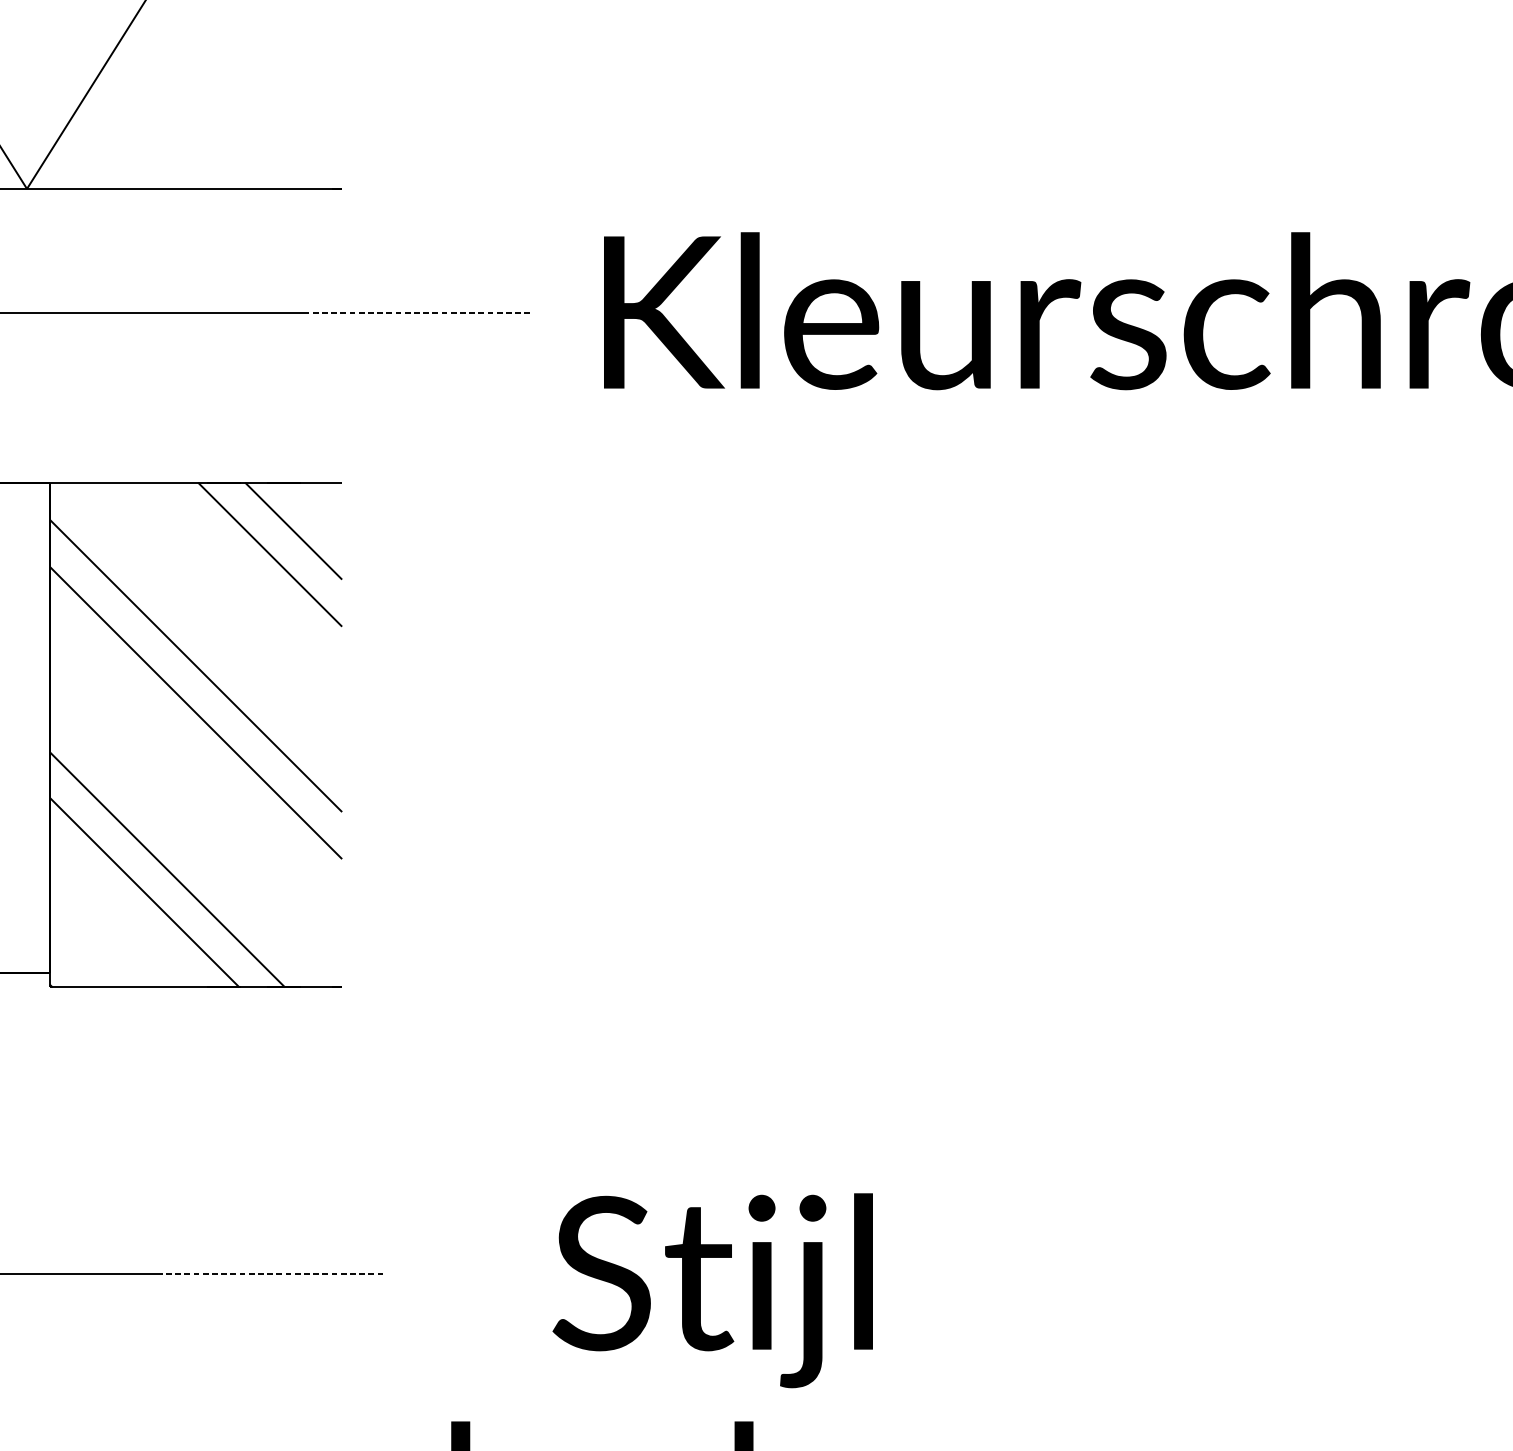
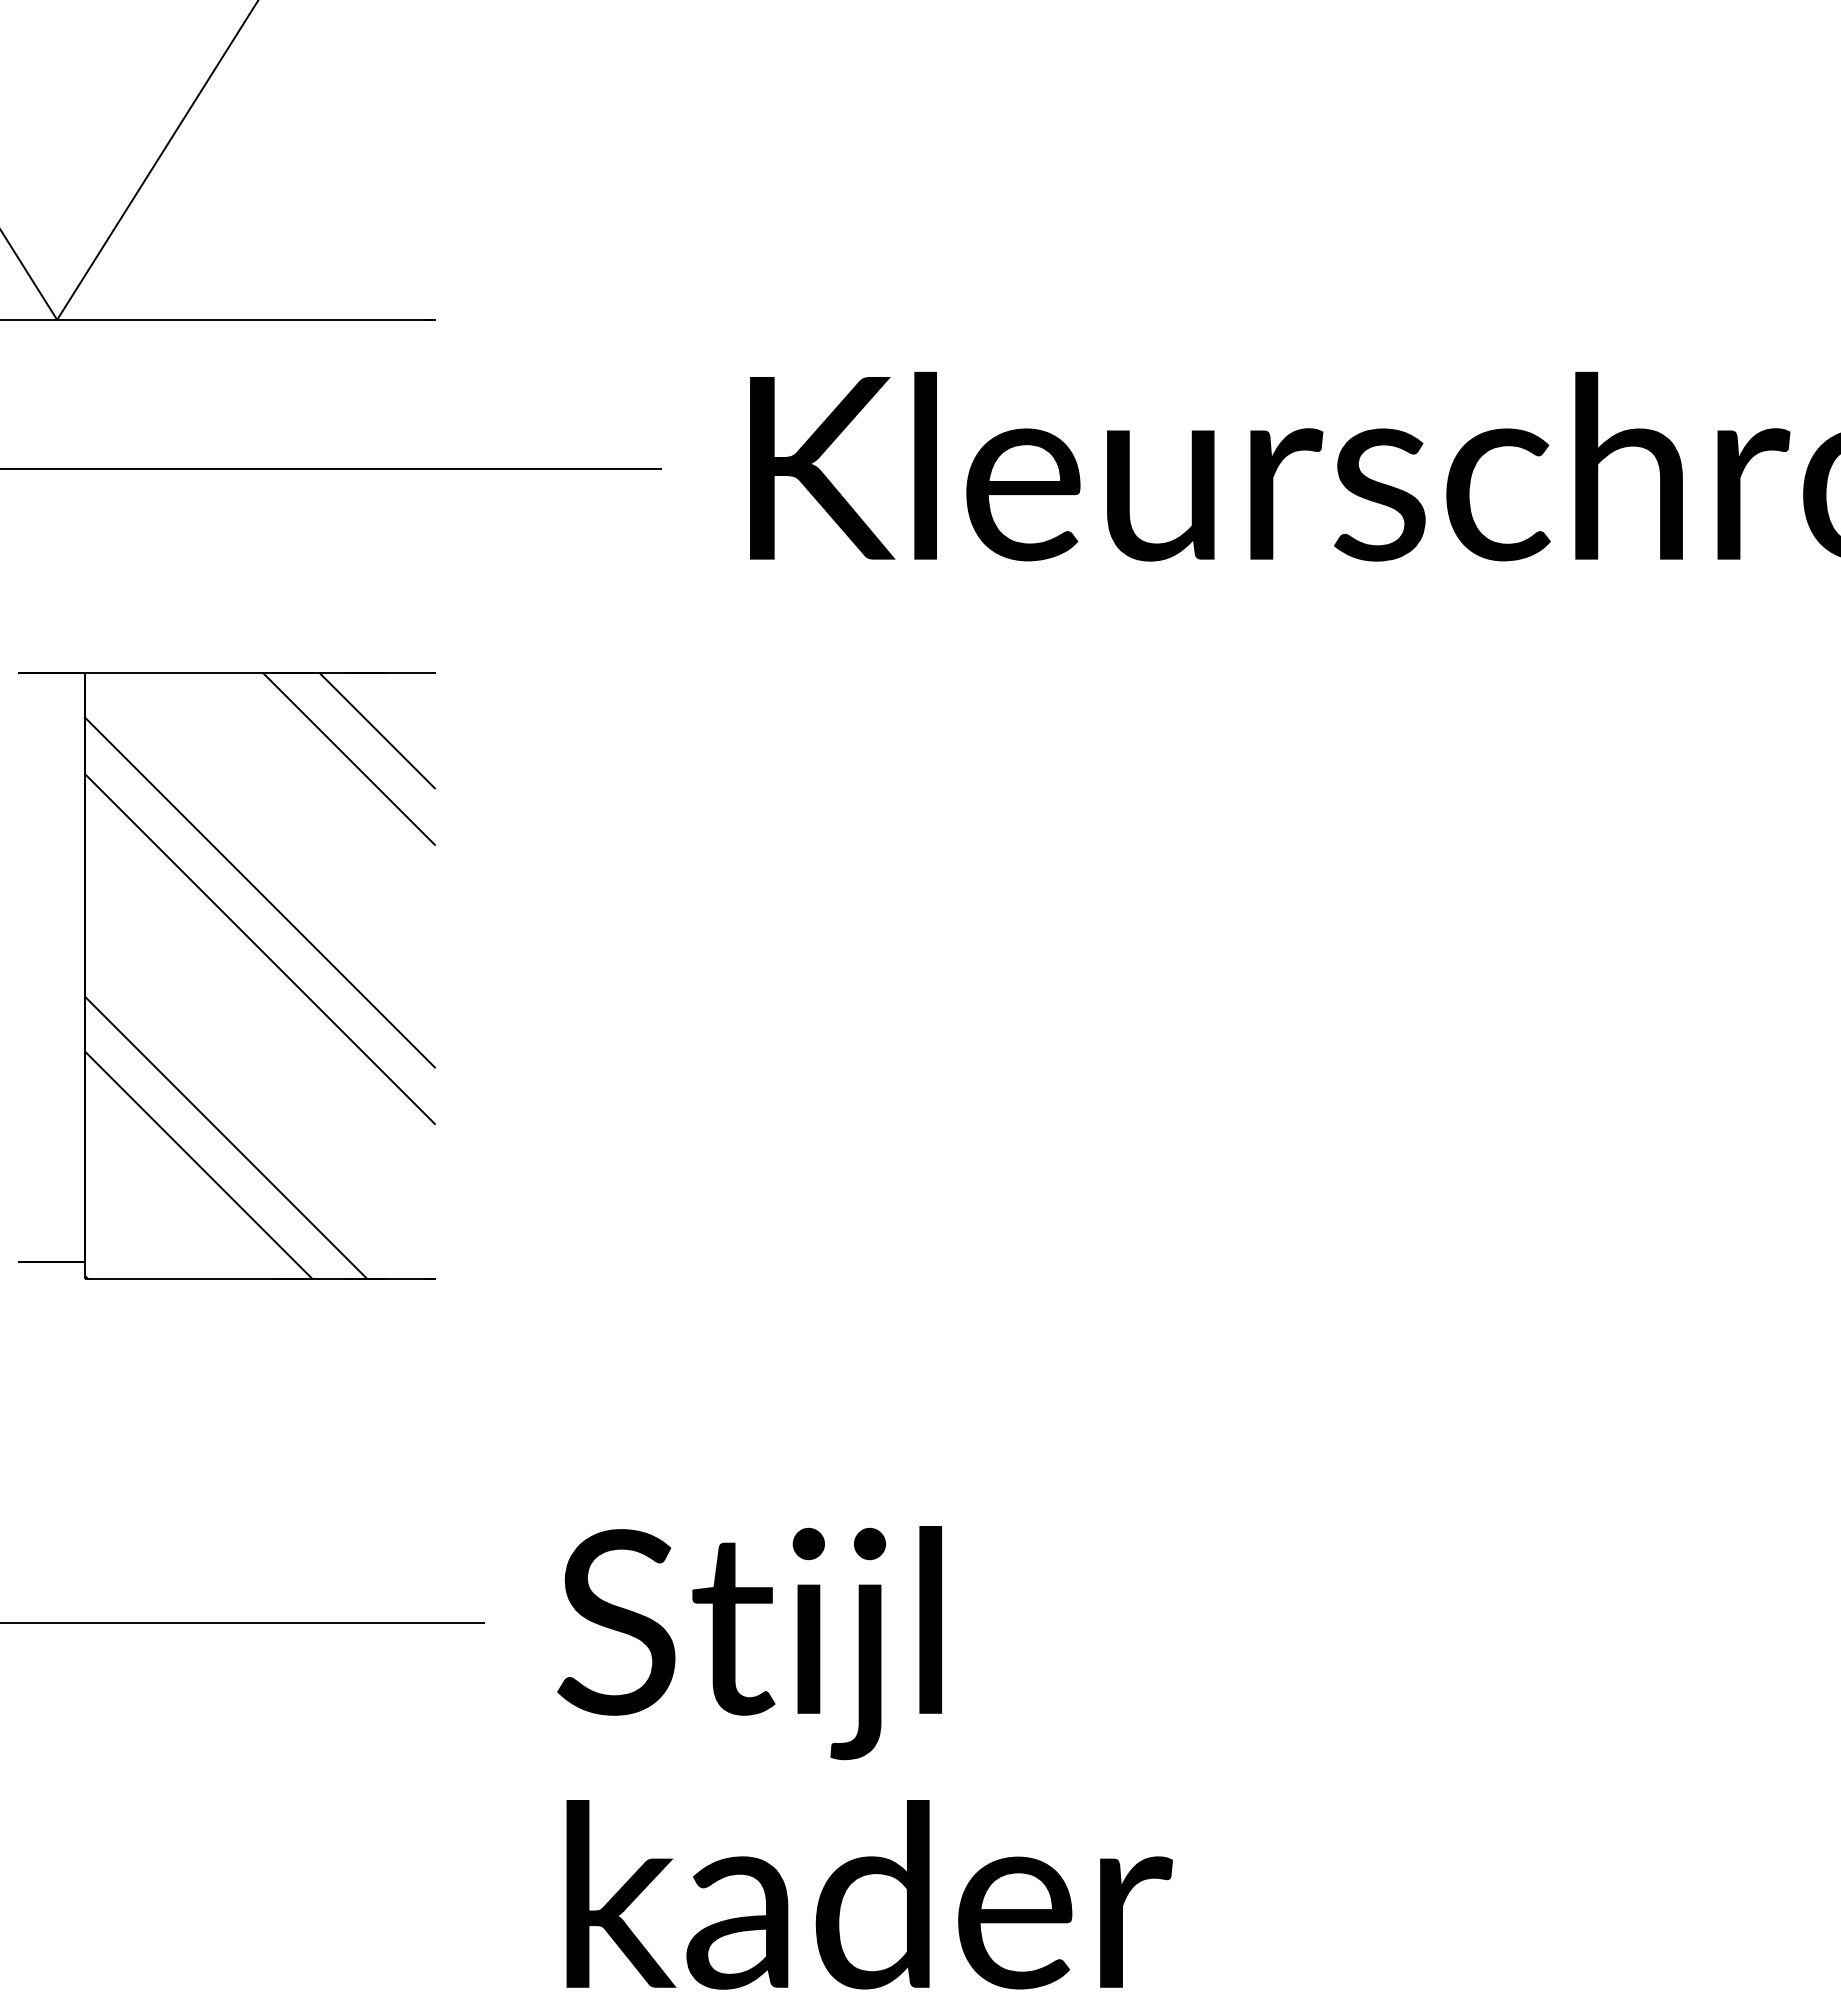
line: (417, 312) -> (526, 468), dashed -> solid
line: (270, 1274) -> (349, 1623), dashed -> solid
text: (712, 1291) -> (749, 1643), moved

